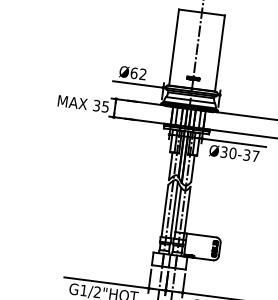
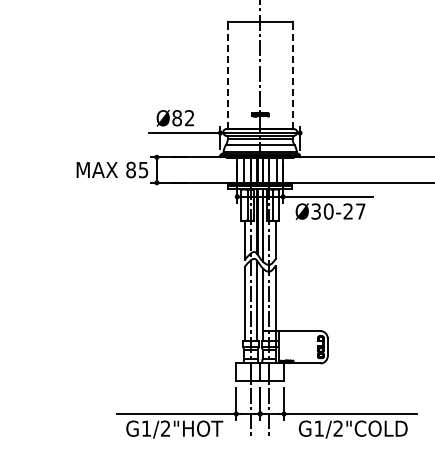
line: (173, 47) -> (227, 75), solid -> dashed
line: (219, 53) -> (292, 75), solid -> dashed
text: (134, 73) -> (177, 118), Ø62 -> Ø82
text: (96, 105) -> (130, 169), 35 -> 85
text: (246, 155) -> (347, 211), Ø30-37 -> Ø30-27

